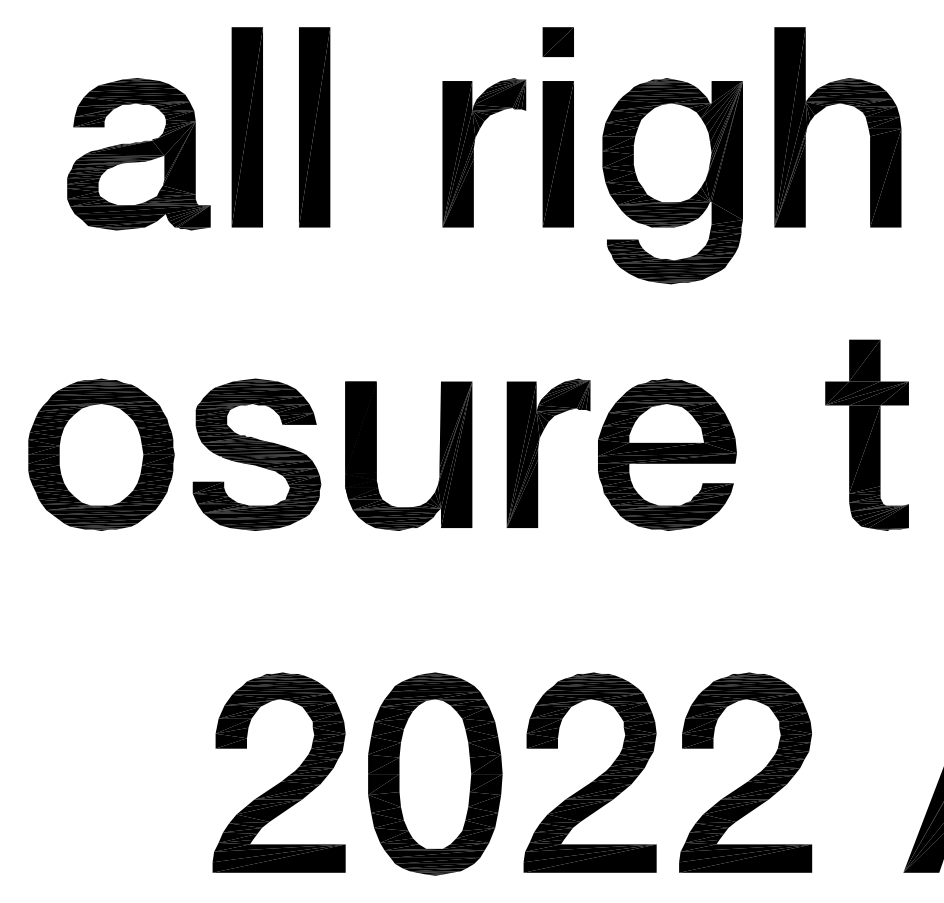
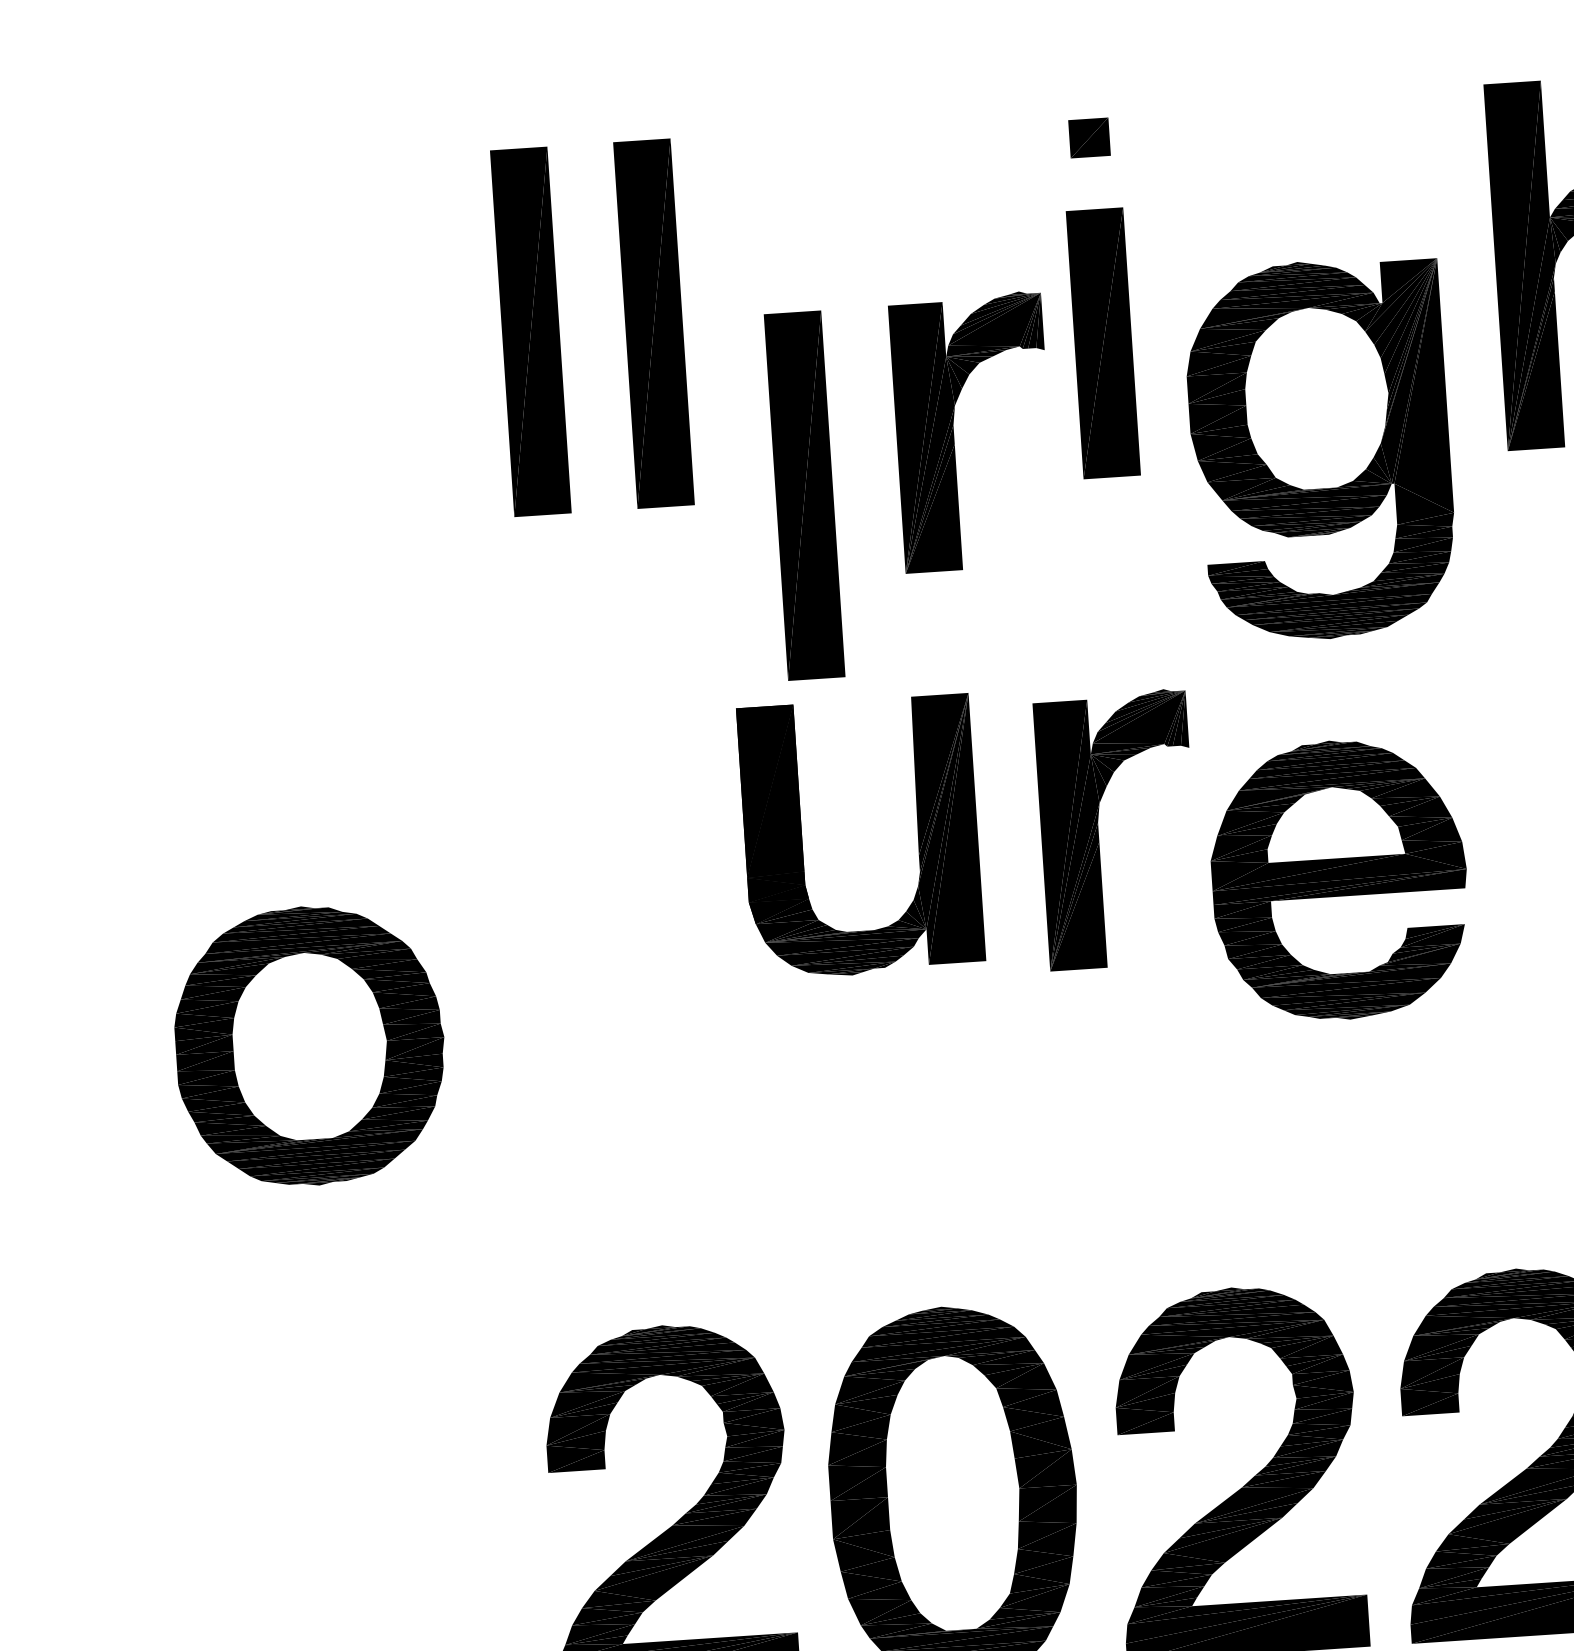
part: (557, 41) -> (1088, 136), size x0.7
part: (473, 152) -> (953, 432), moved
part: (138, 154) -> (334, 394), removed
part: (672, 181) -> (1320, 450), moved
part: (389, 226) -> (803, 496), added
part: (538, 452) -> (1099, 829), moved
part: (101, 454) -> (310, 1045), moved
part: (256, 454) -> (587, 929), removed
part: (439, 455) -> (917, 832), moved

